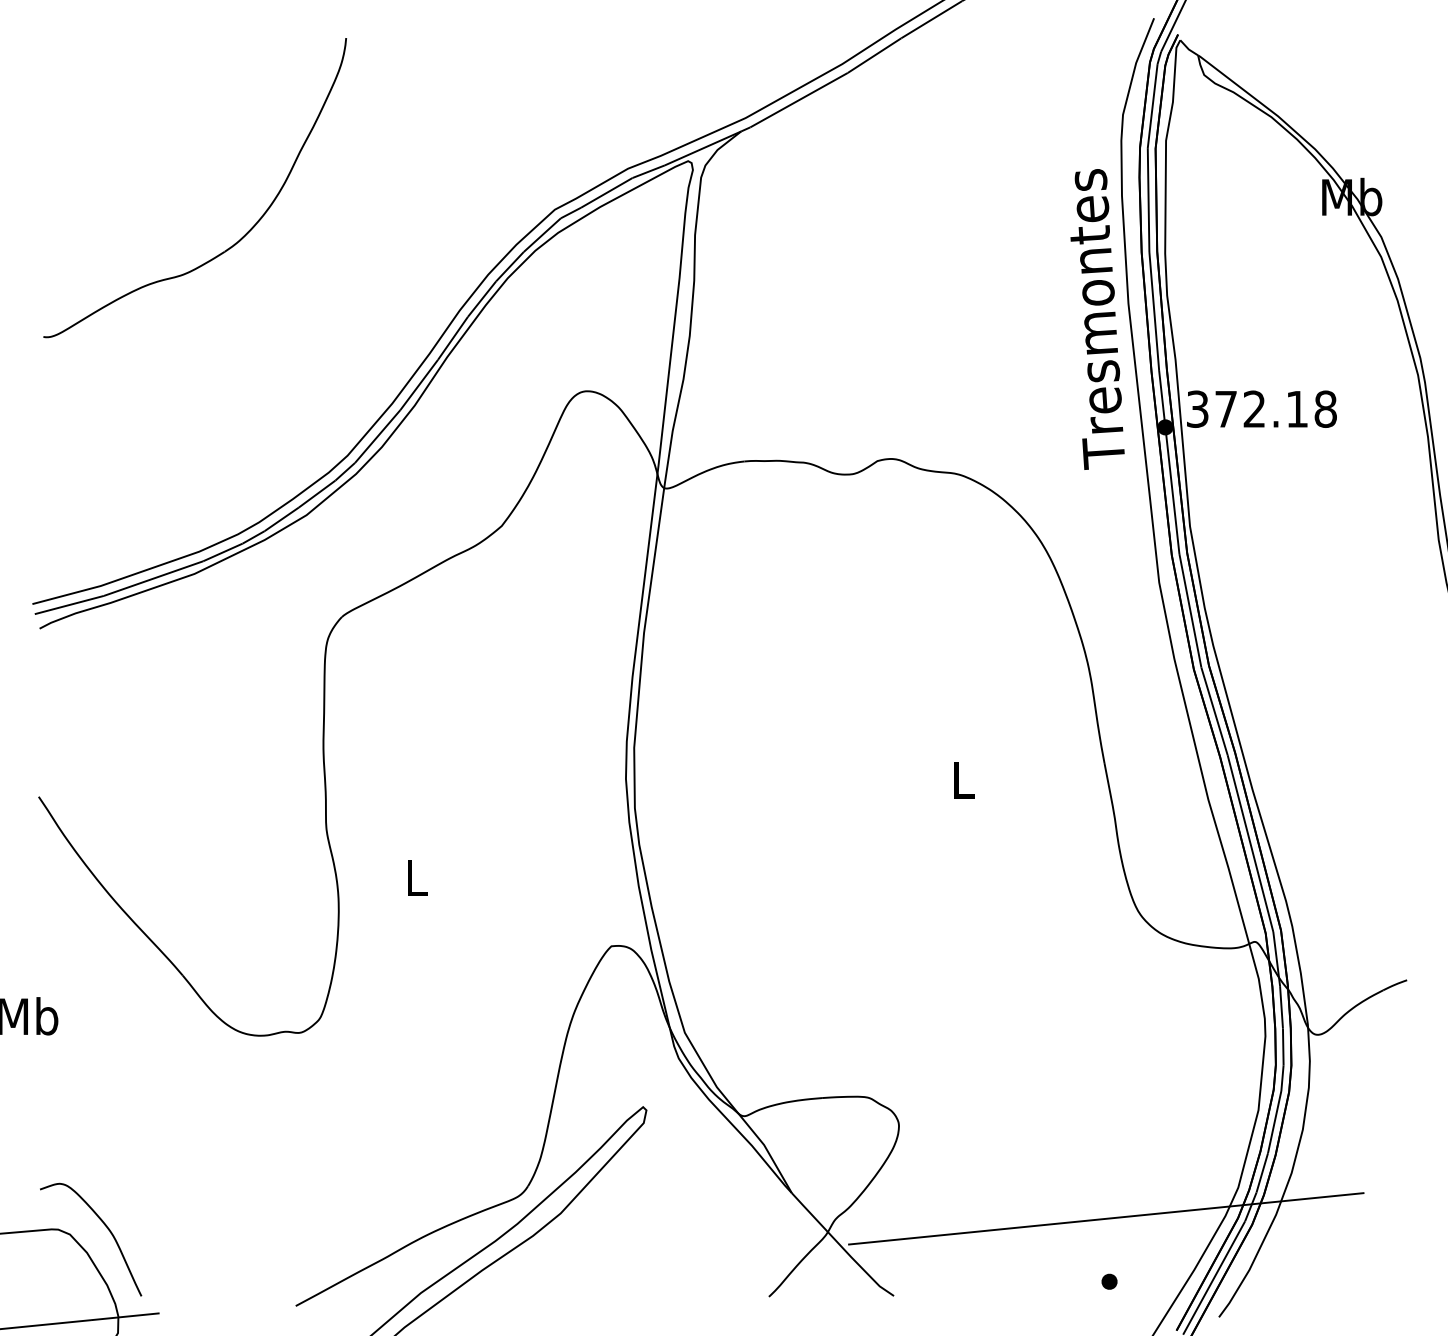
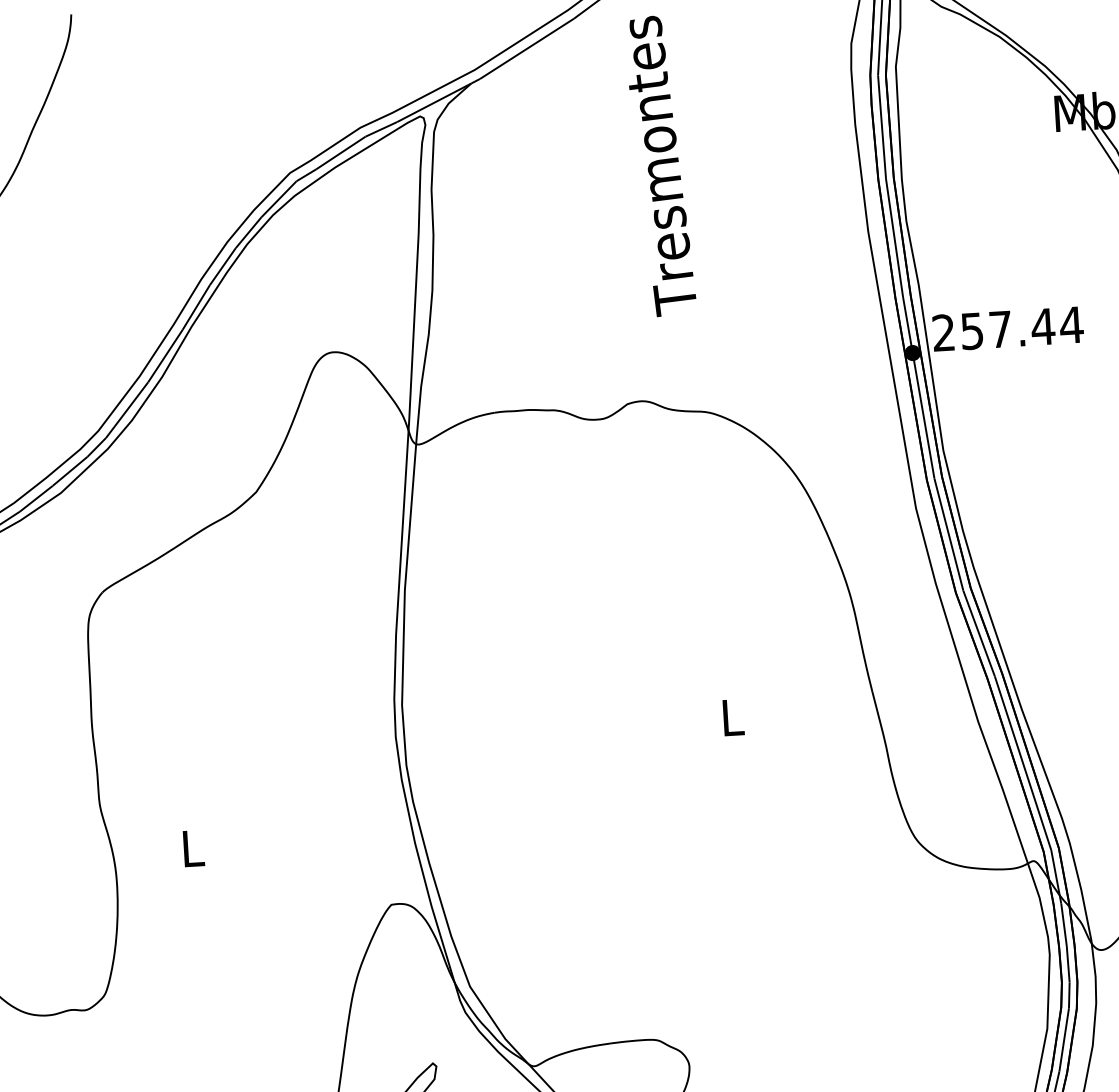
text: (1097, 319) -> (660, 166), moved
text: (1261, 408) -> (1007, 328), 372.18 -> 257.44

